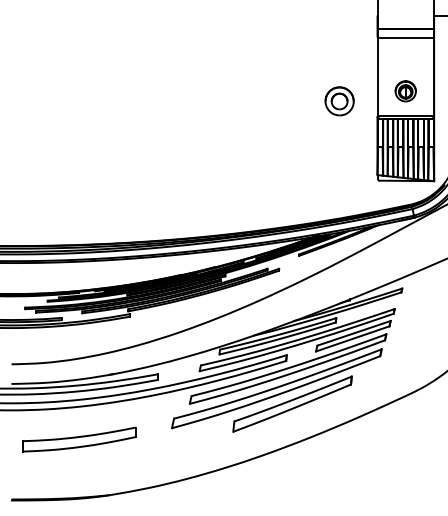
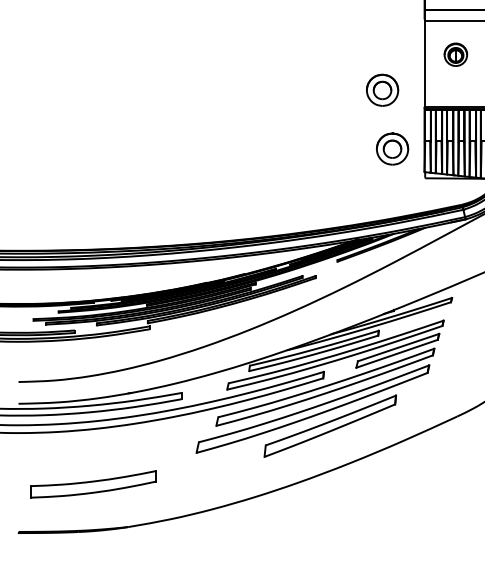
part: (405, 91) -> (455, 54), moved
part: (348, 154) -> (392, 149), added
part: (79, 439) -> (93, 484), moved

